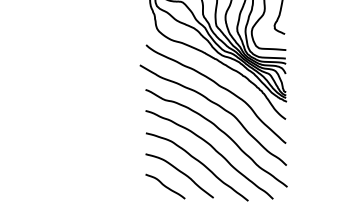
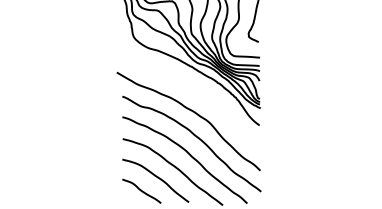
curve: (220, 87) -> (195, 94), removed

